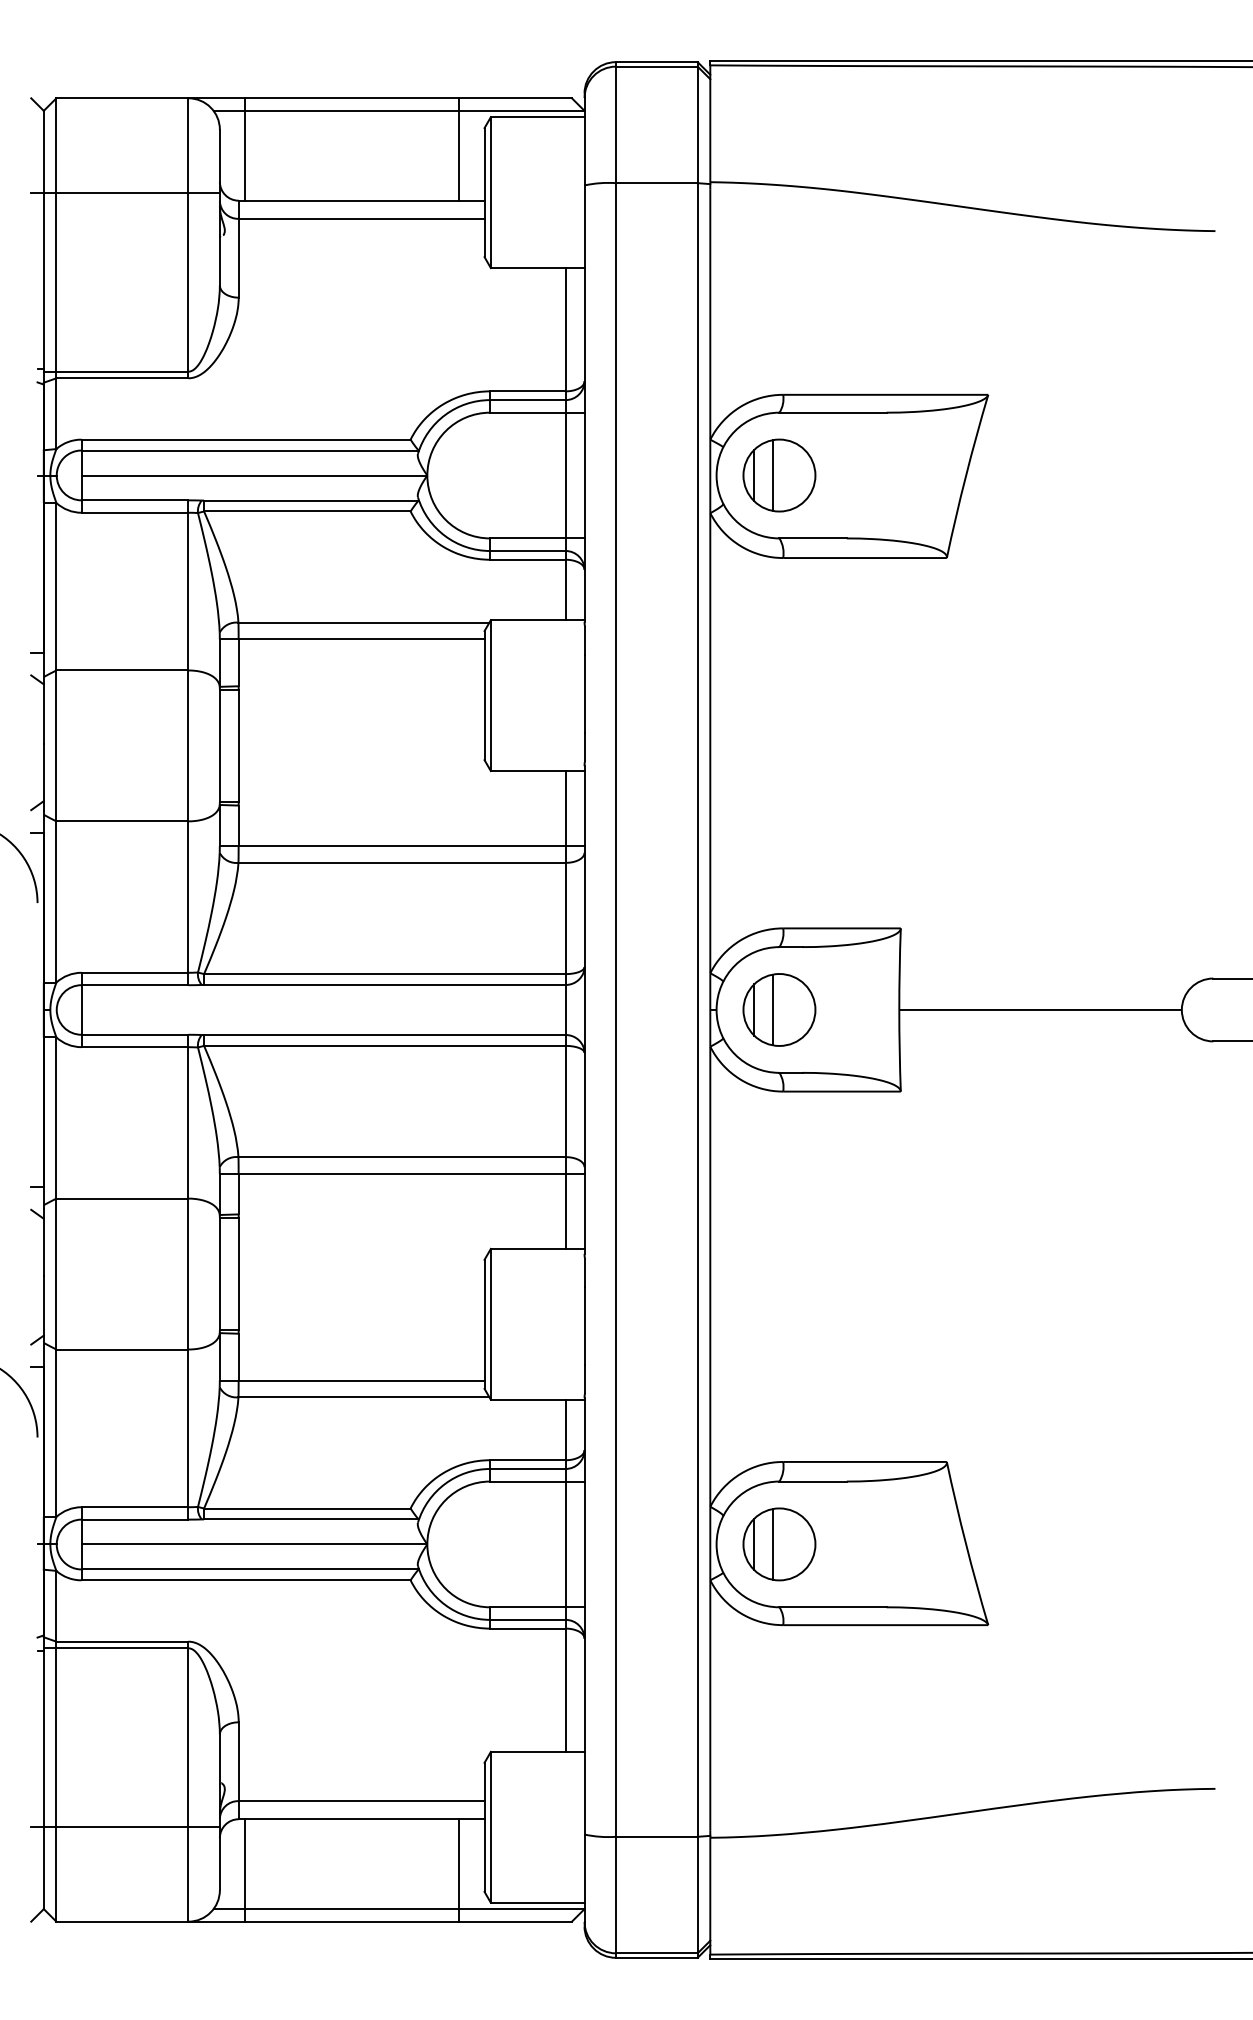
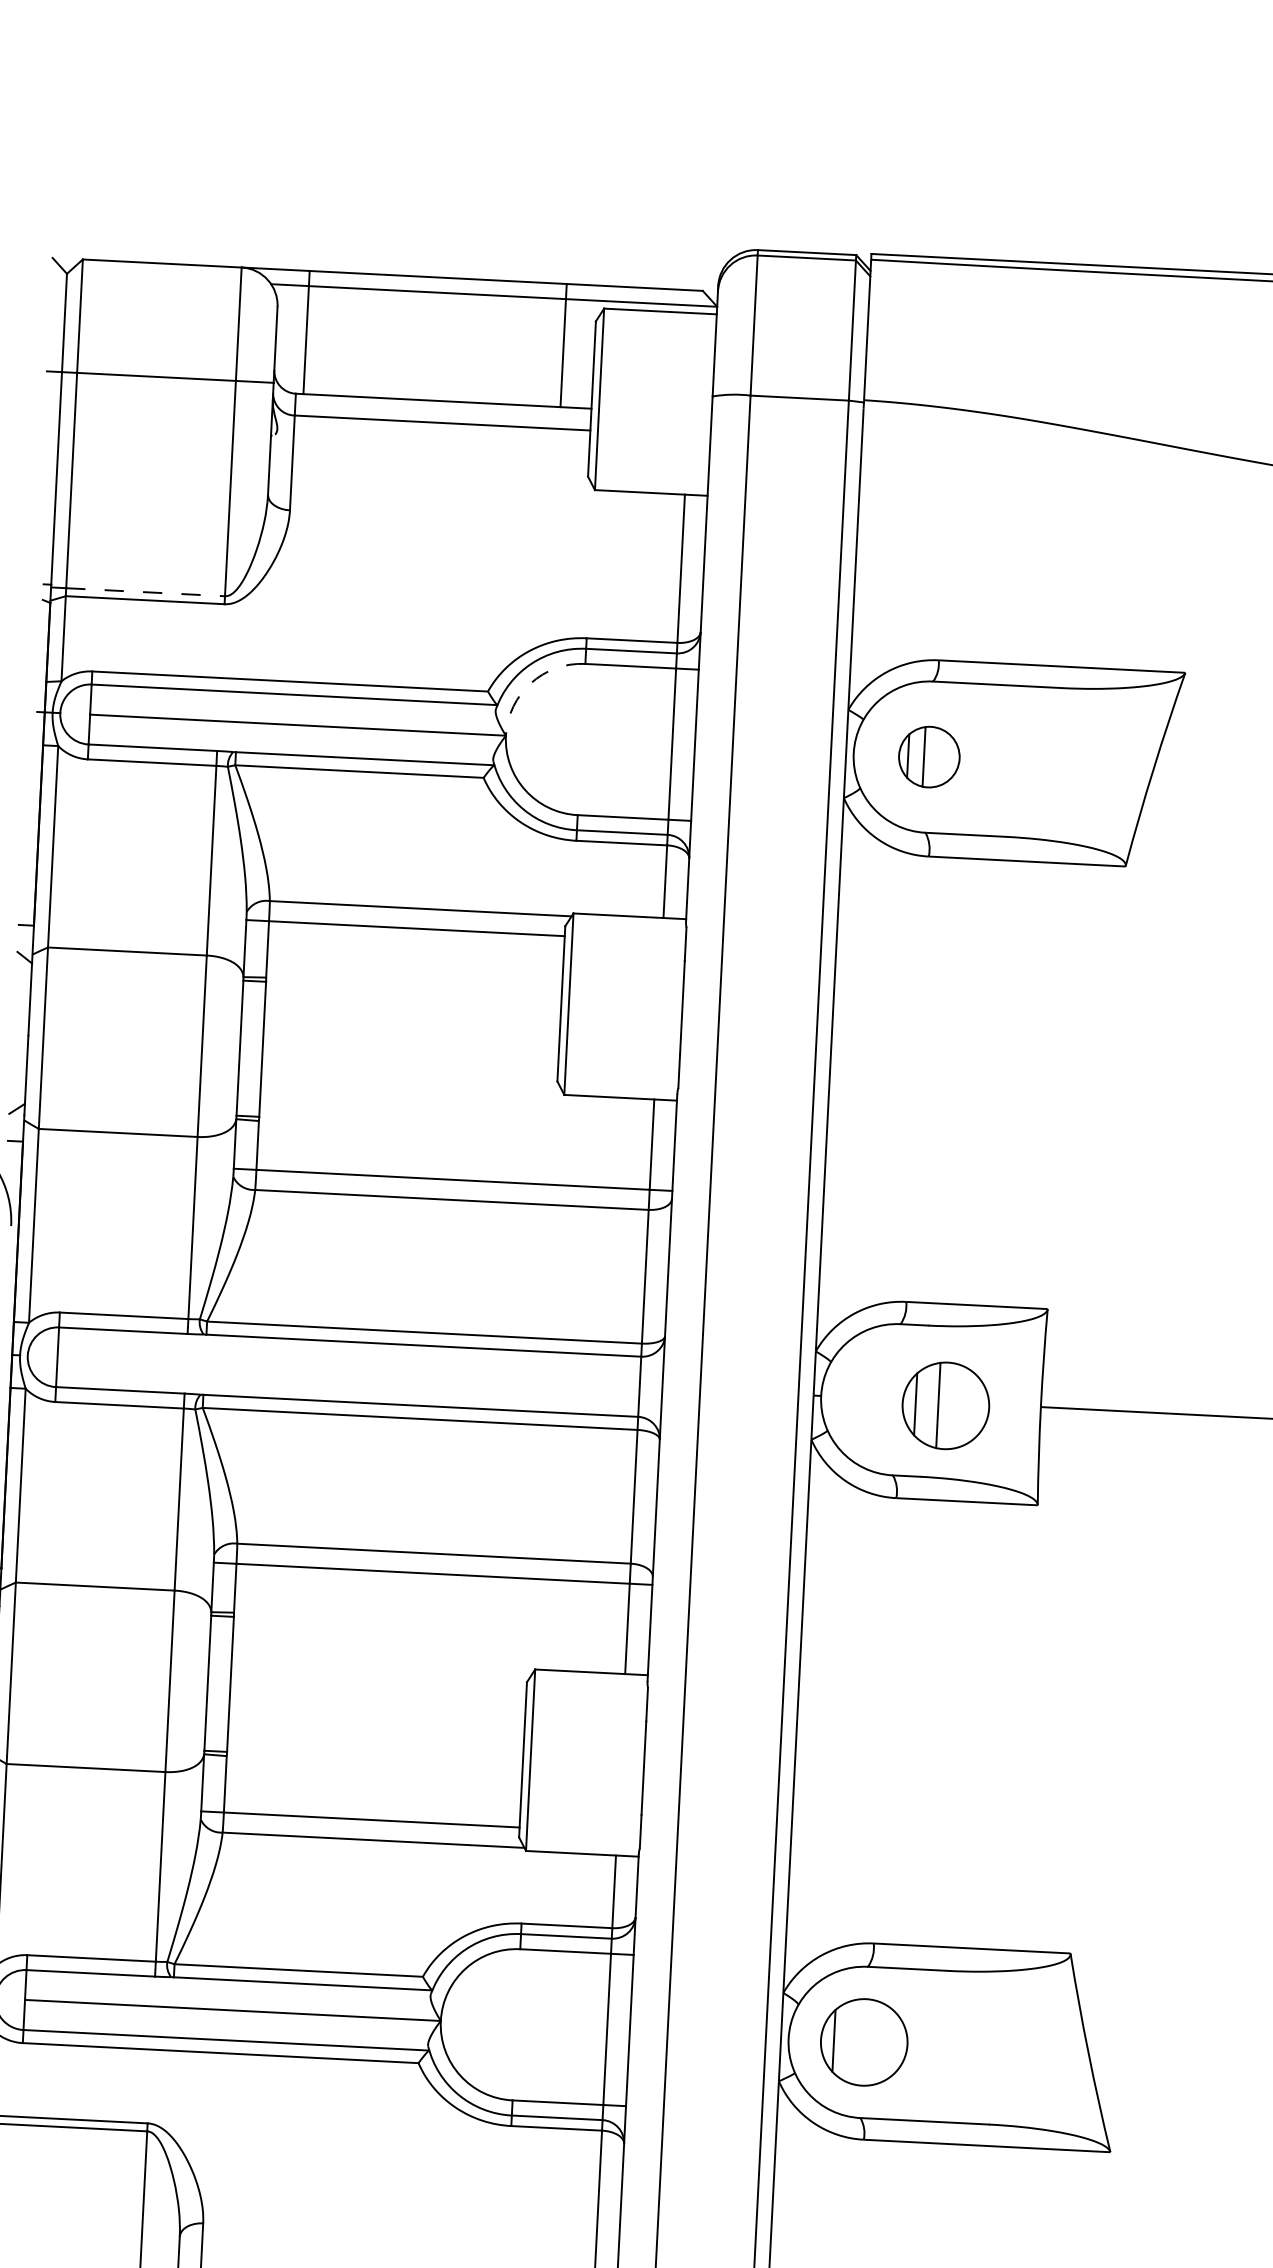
line: (122, 371) -> (145, 592), solid -> dashed
arc: (445, 431) -> (530, 683), solid -> dashed
part: (779, 475) -> (929, 757), size x0.7
part: (779, 1009) -> (945, 1405), moved
line: (773, 1544) -> (857, 2042), removed

